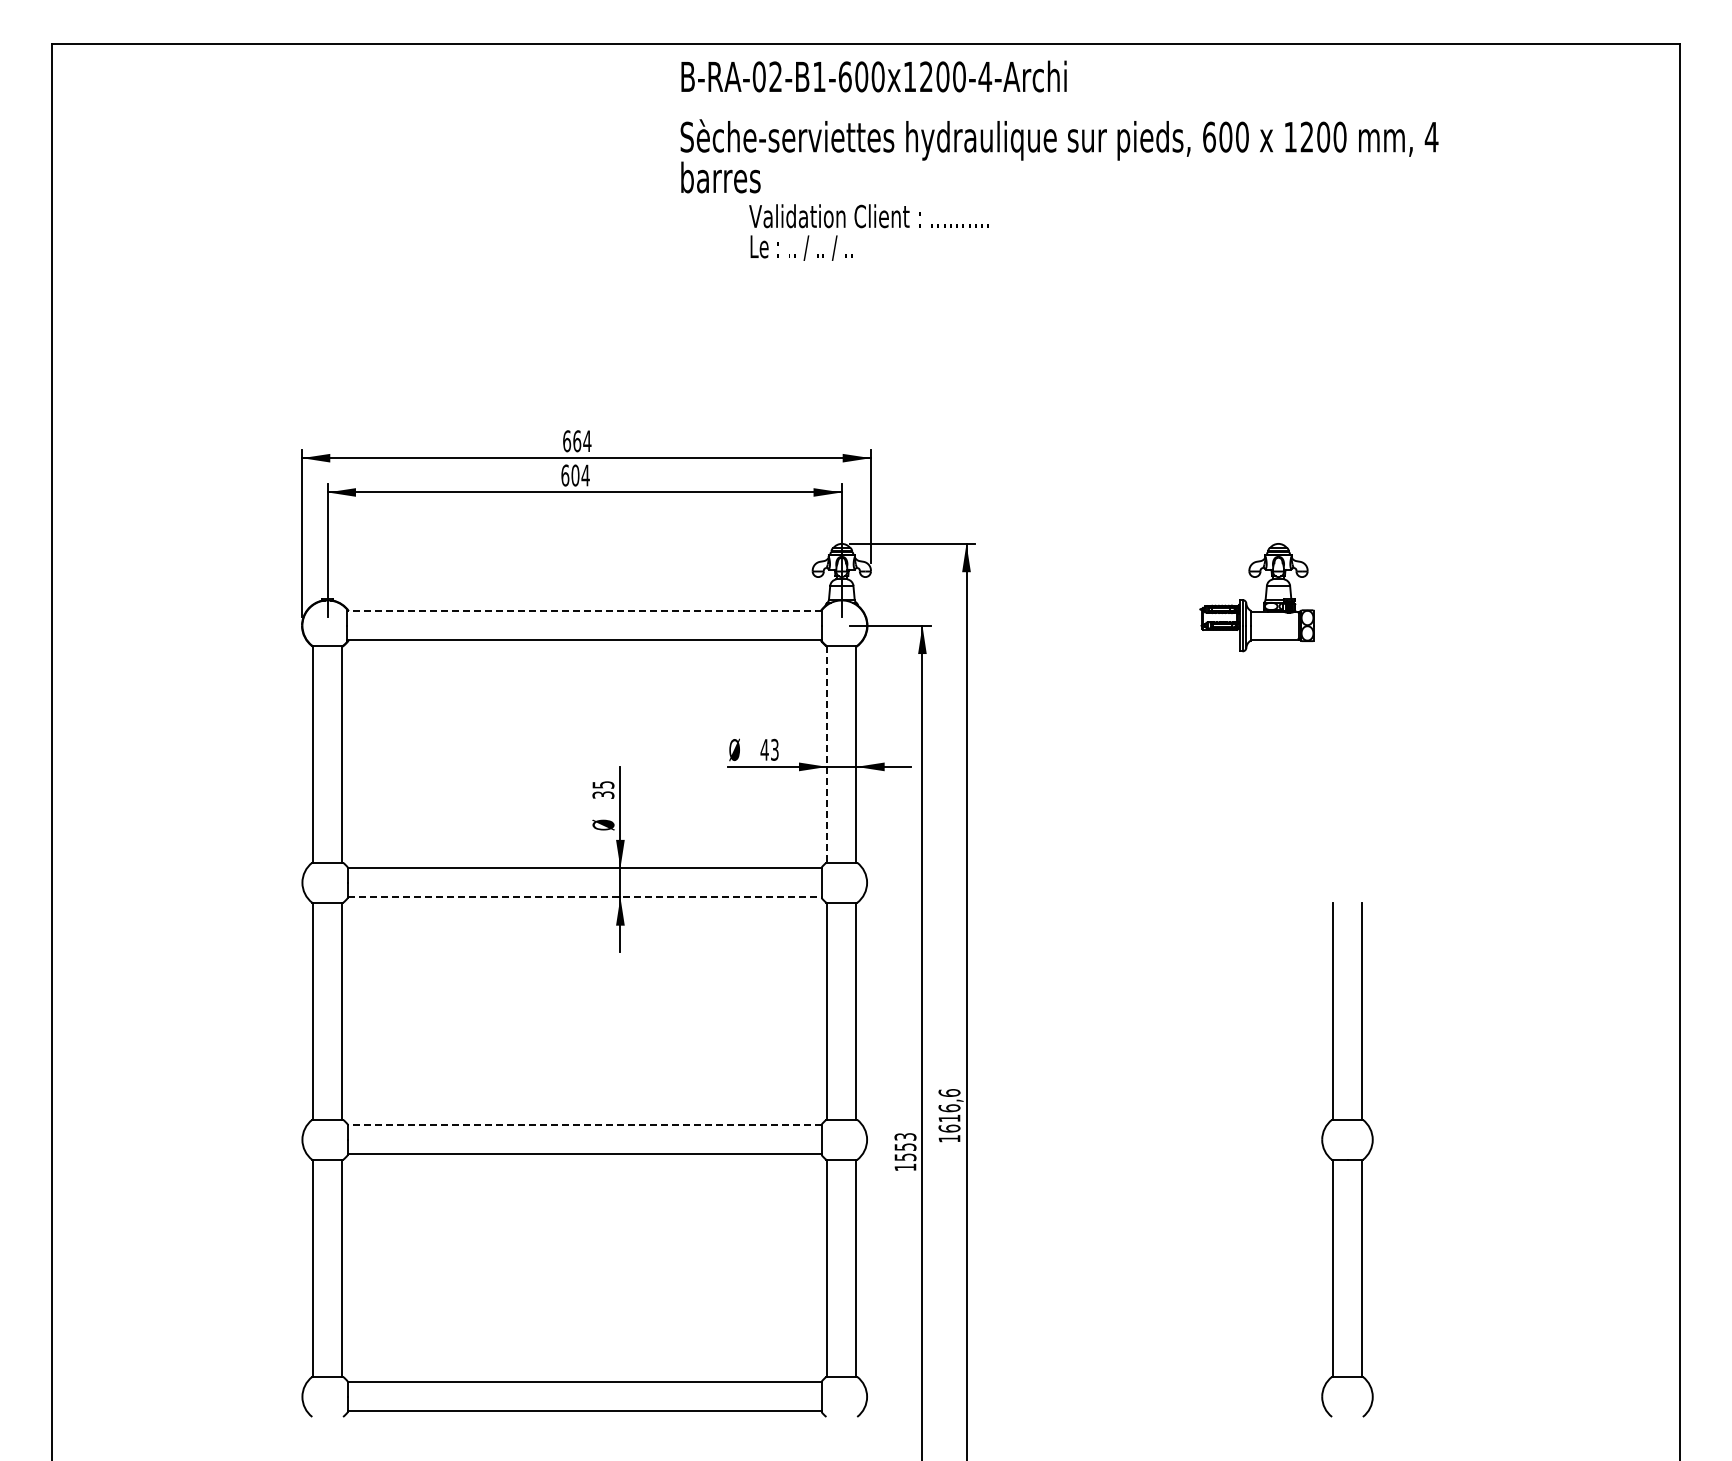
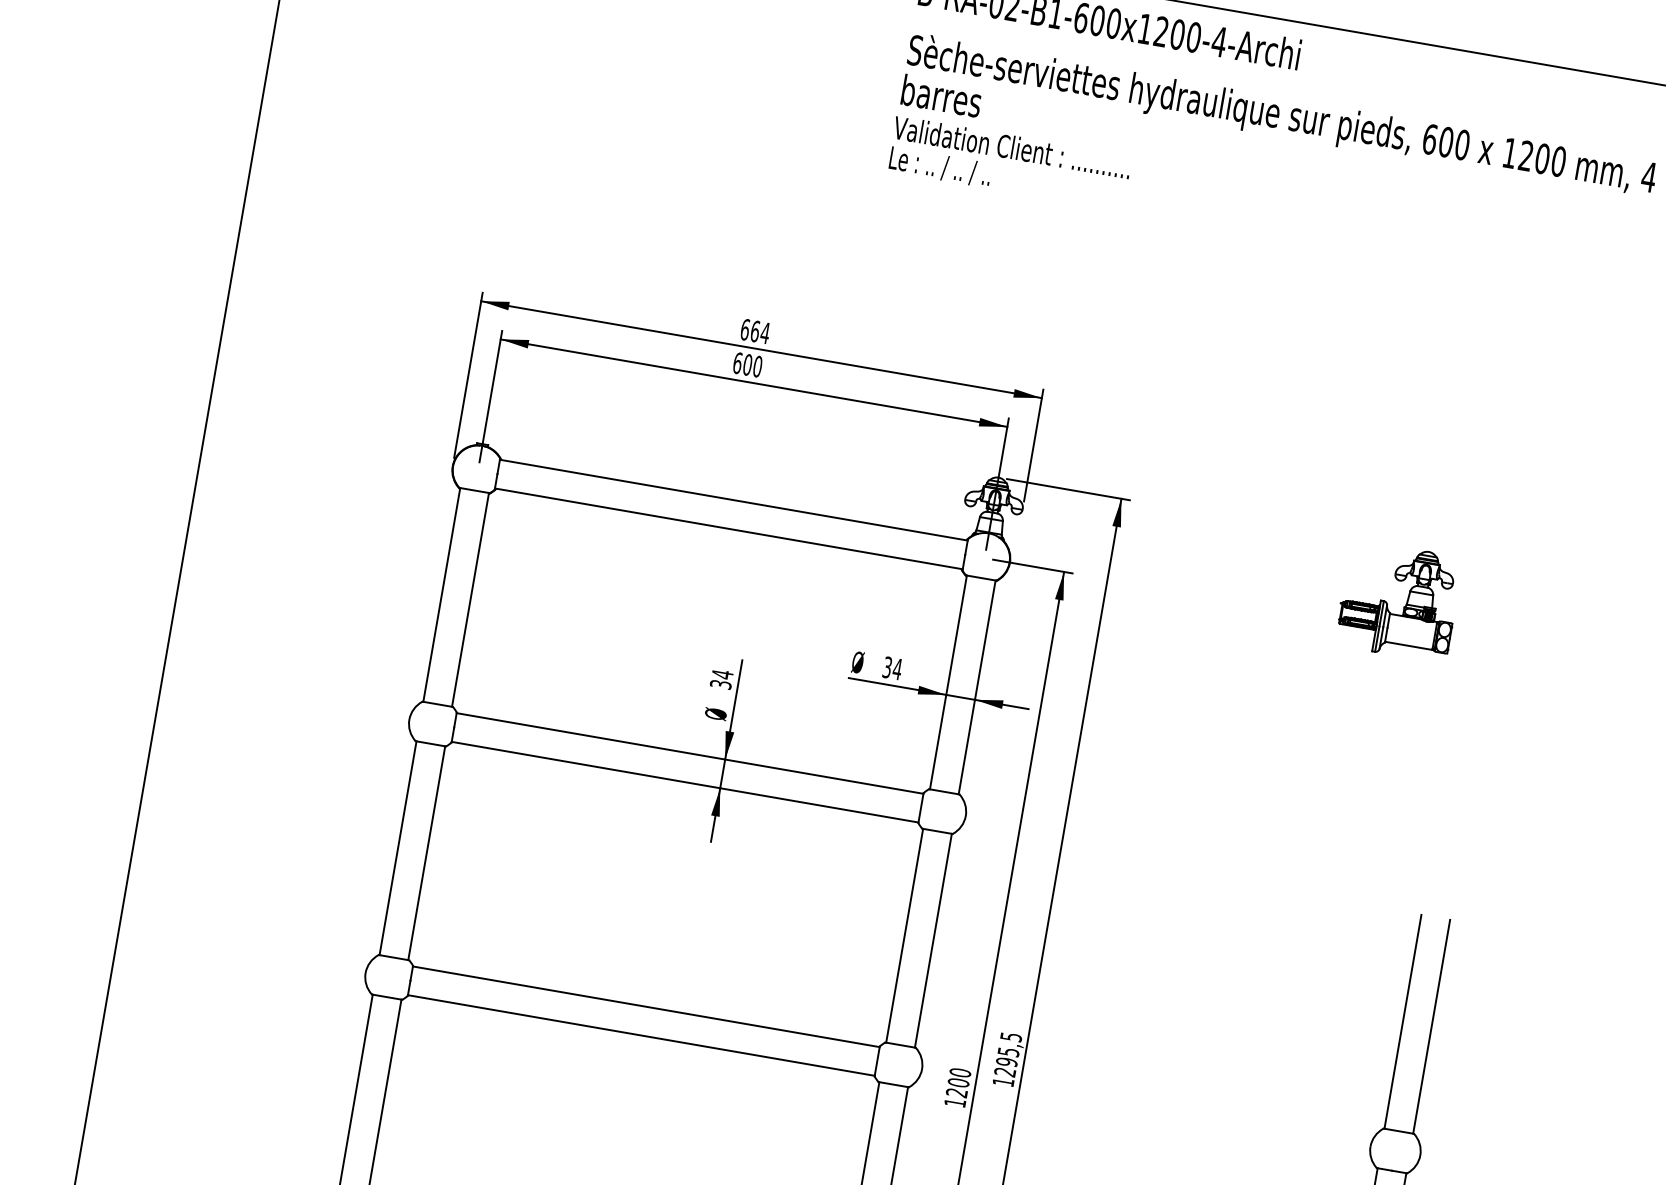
text: (868, 232) -> (1008, 163), moved
text: (585, 475) -> (757, 366), 604 -> 600
line: (584, 611) -> (733, 500), dashed -> solid
text: (769, 749) -> (892, 667), 43 -> 34
line: (827, 754) -> (948, 682), dashed -> solid
text: (603, 784) -> (722, 674), 35 -> 34
line: (584, 897) -> (684, 782), dashed -> solid
text: (949, 1110) -> (1008, 1054), 1616,6 -> 1295,5
line: (584, 1125) -> (646, 1006), dashed -> solid
text: (905, 1147) -> (958, 1083), 1553 -> 1200

